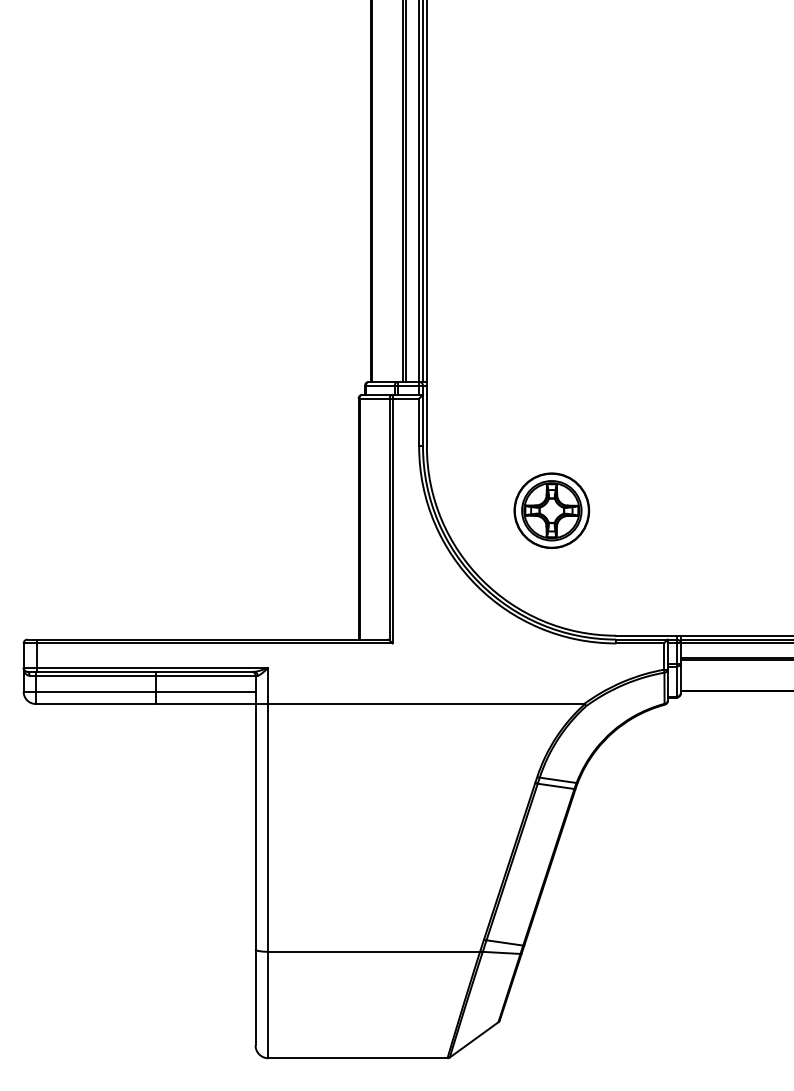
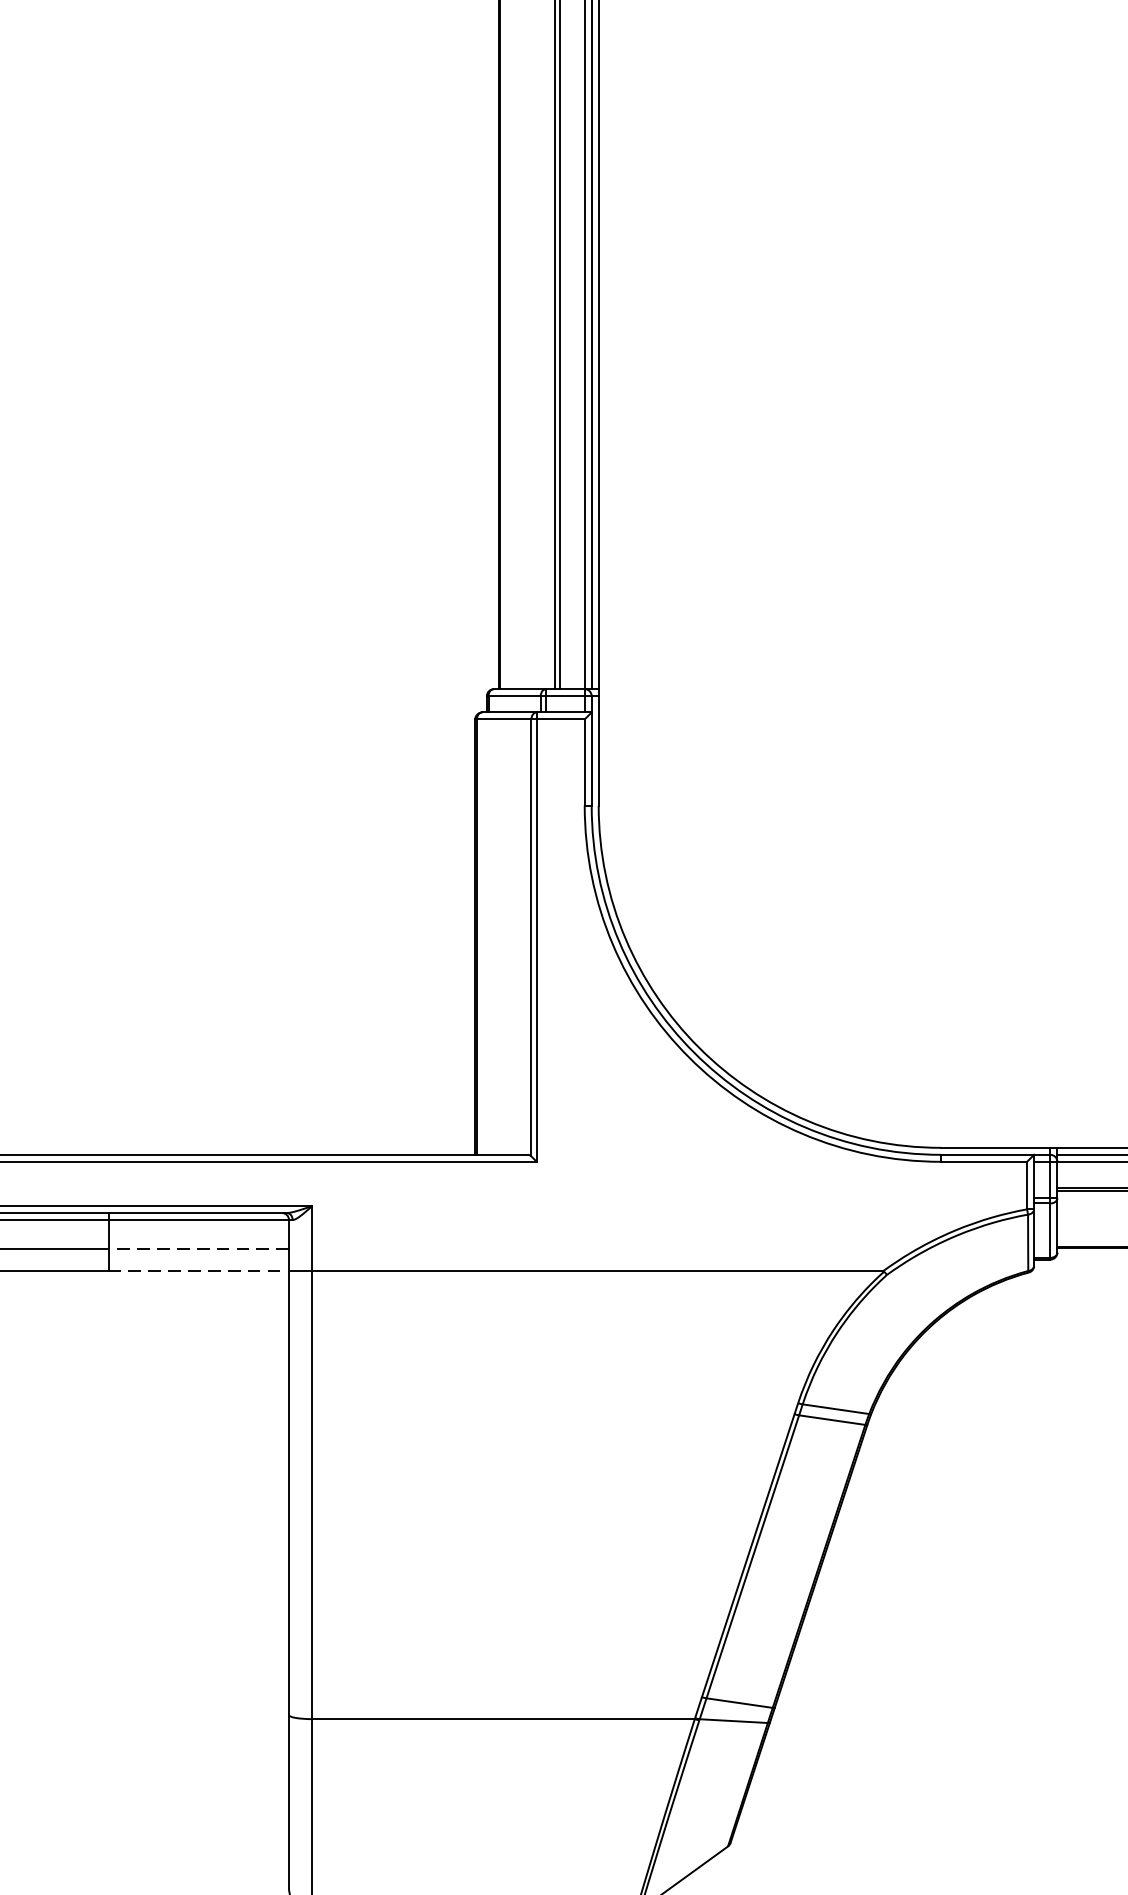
part: (551, 510) -> (823, 921), removed
line: (205, 691) -> (198, 1248), solid -> dashed
line: (205, 704) -> (198, 1272), solid -> dashed

